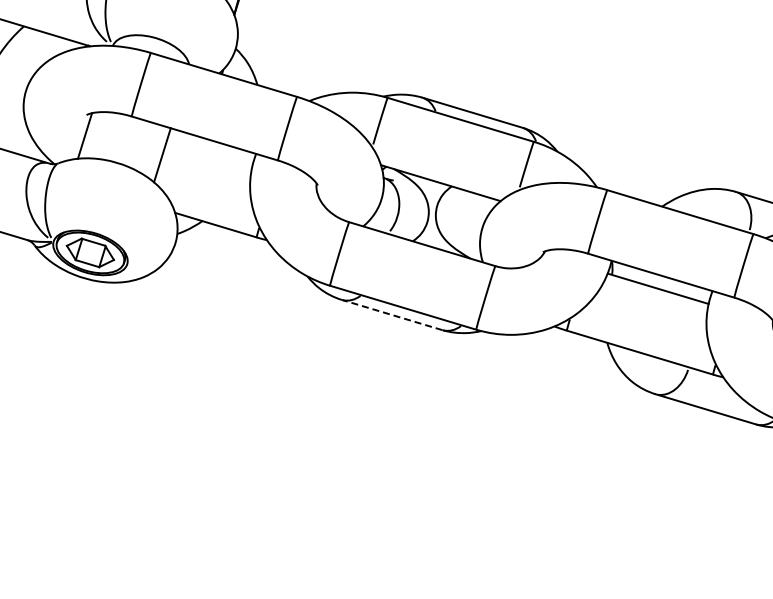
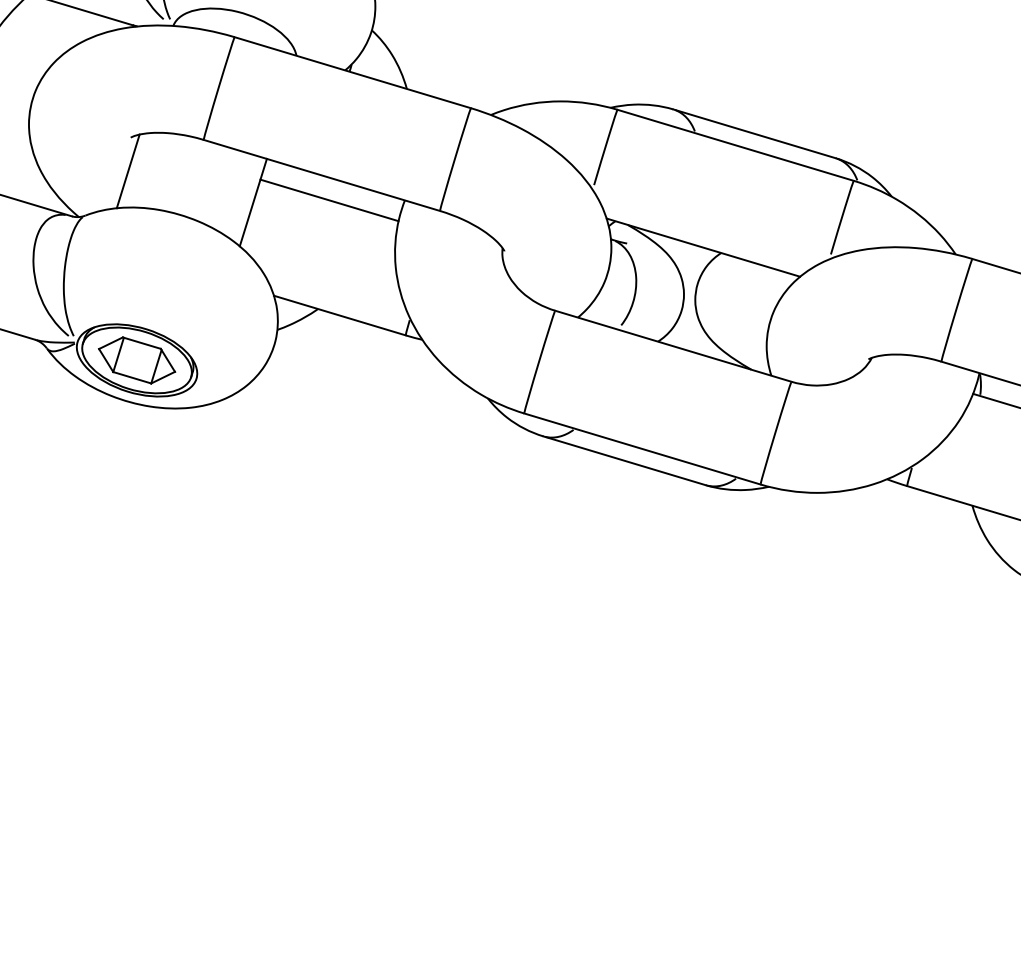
line: (209, 153) -> (329, 199), added
line: (391, 314) -> (623, 459), dashed -> solid

